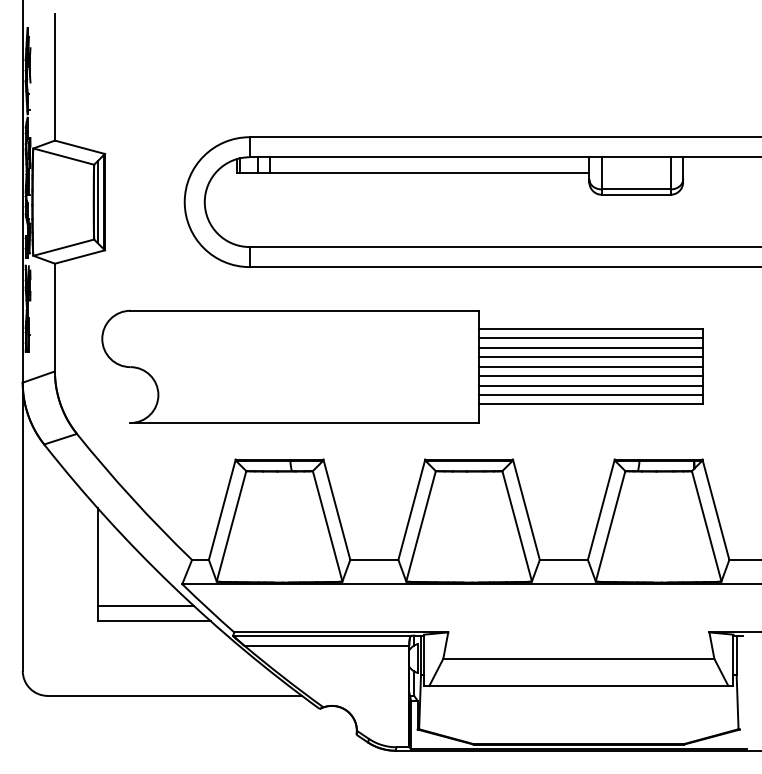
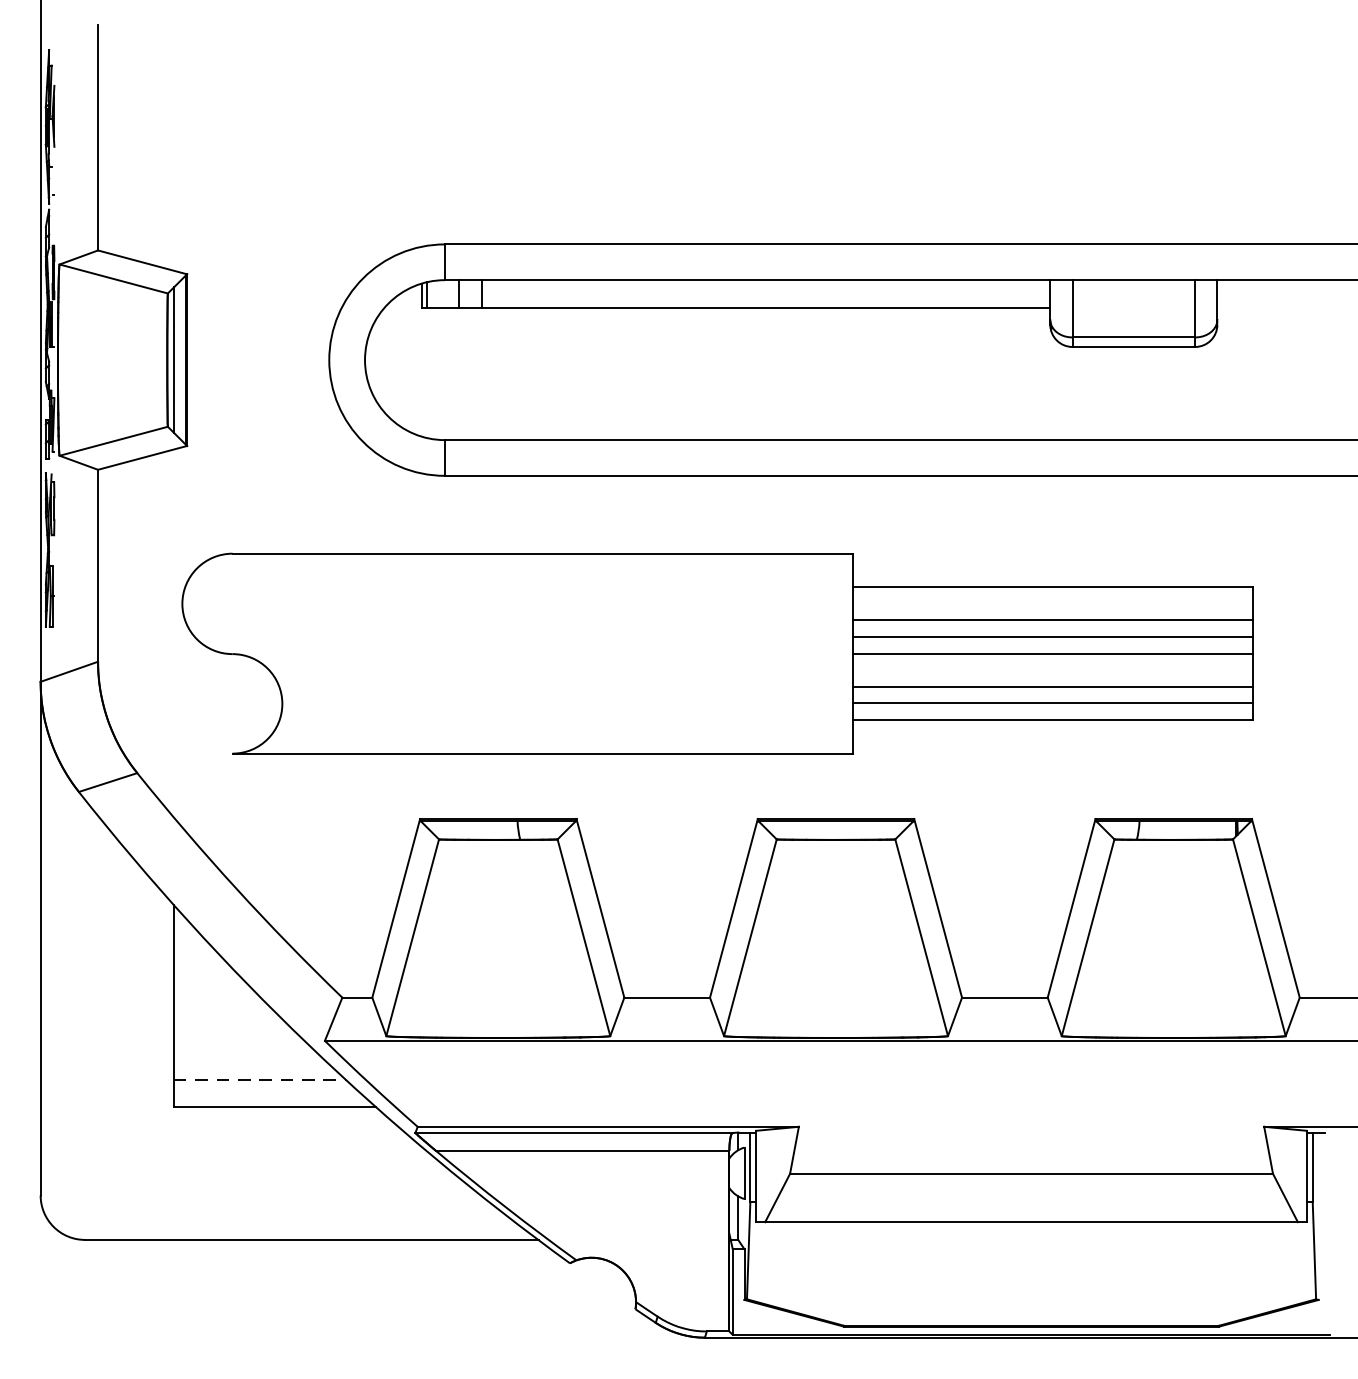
line: (590, 338) -> (1052, 603), removed
line: (590, 376) -> (1052, 670), removed
line: (146, 606) -> (261, 1080), solid -> dashed

